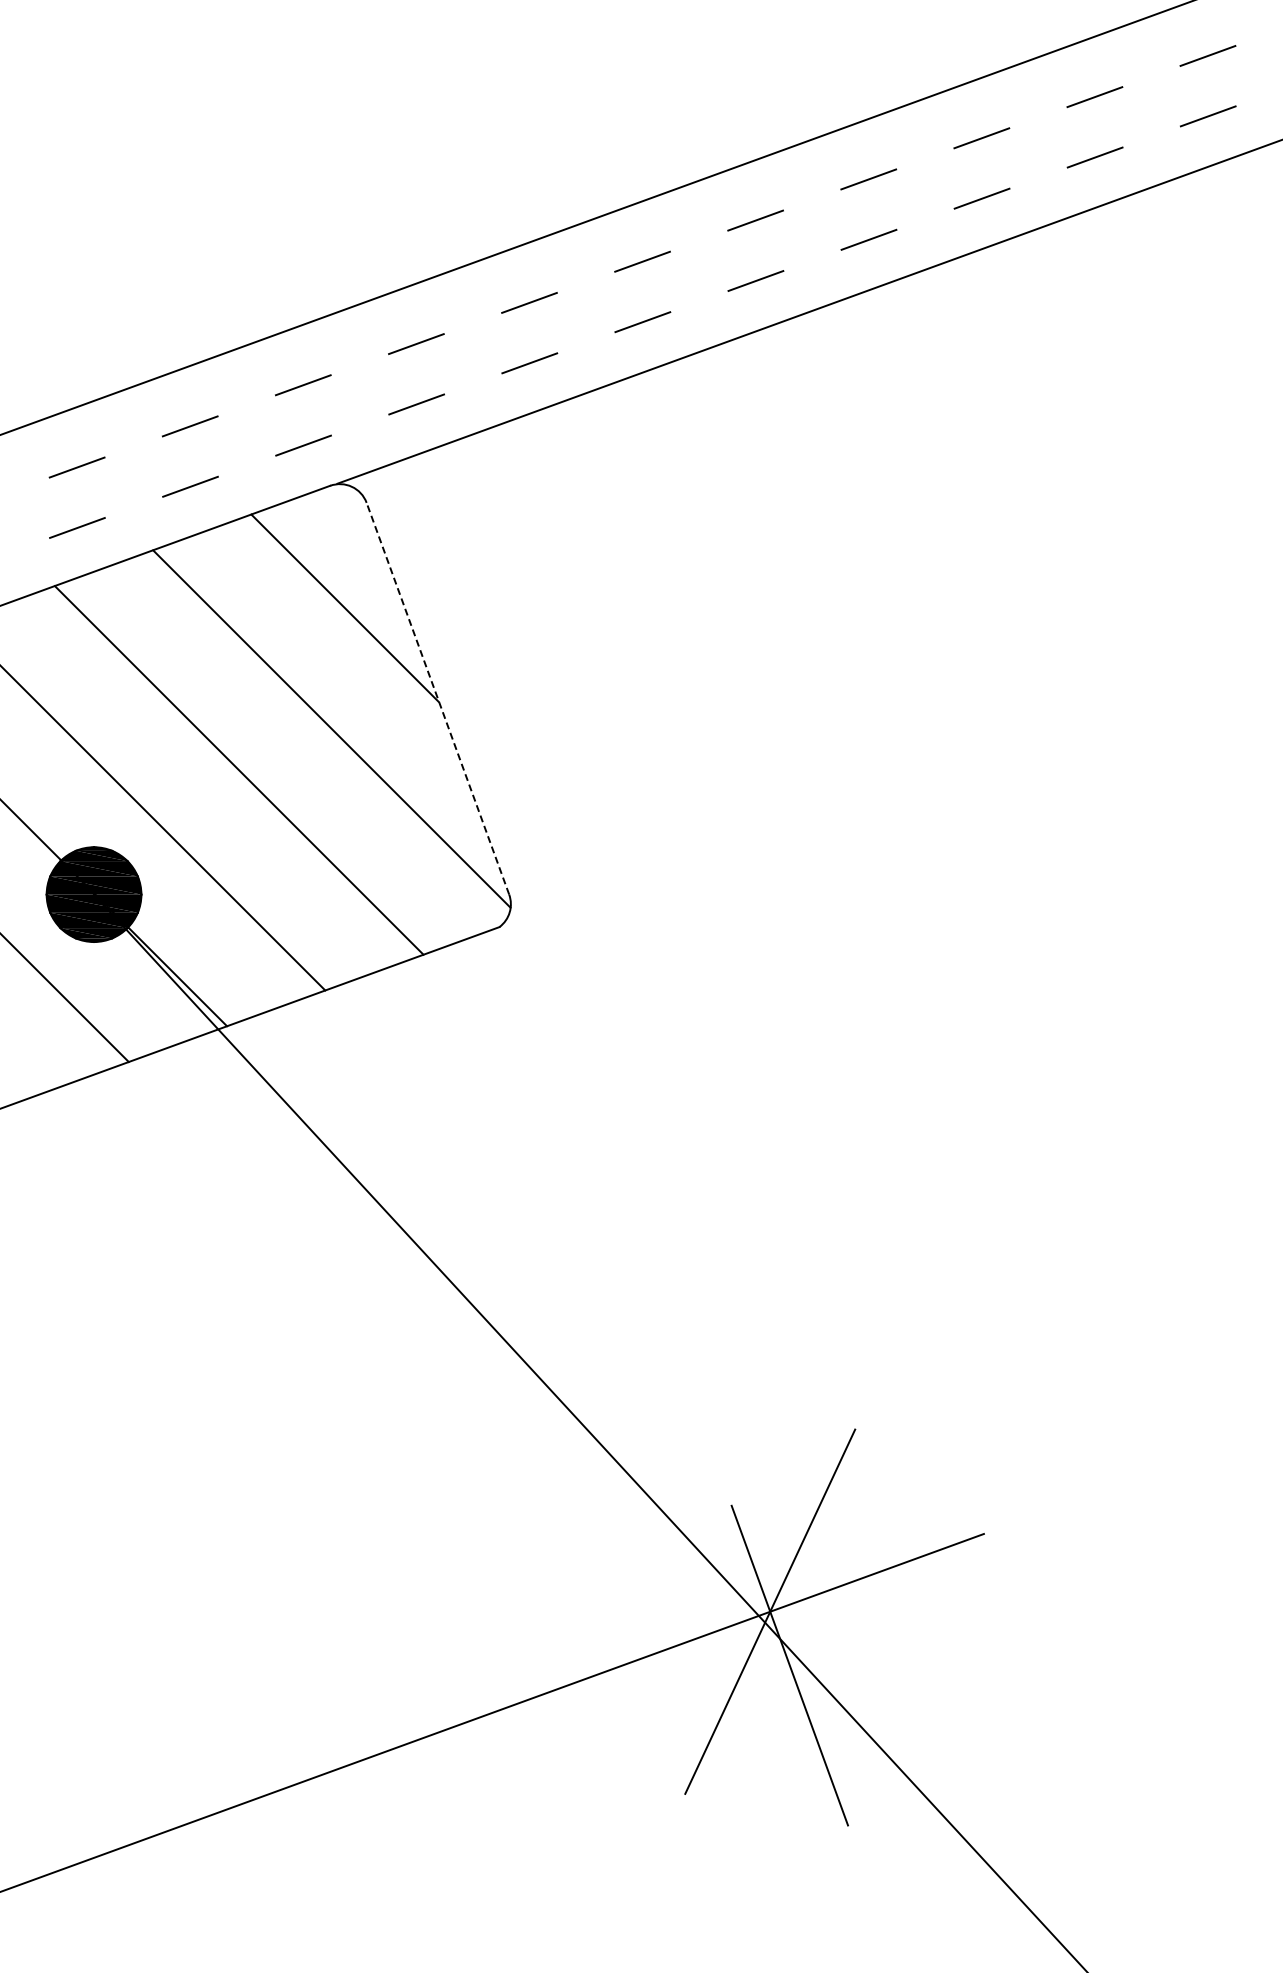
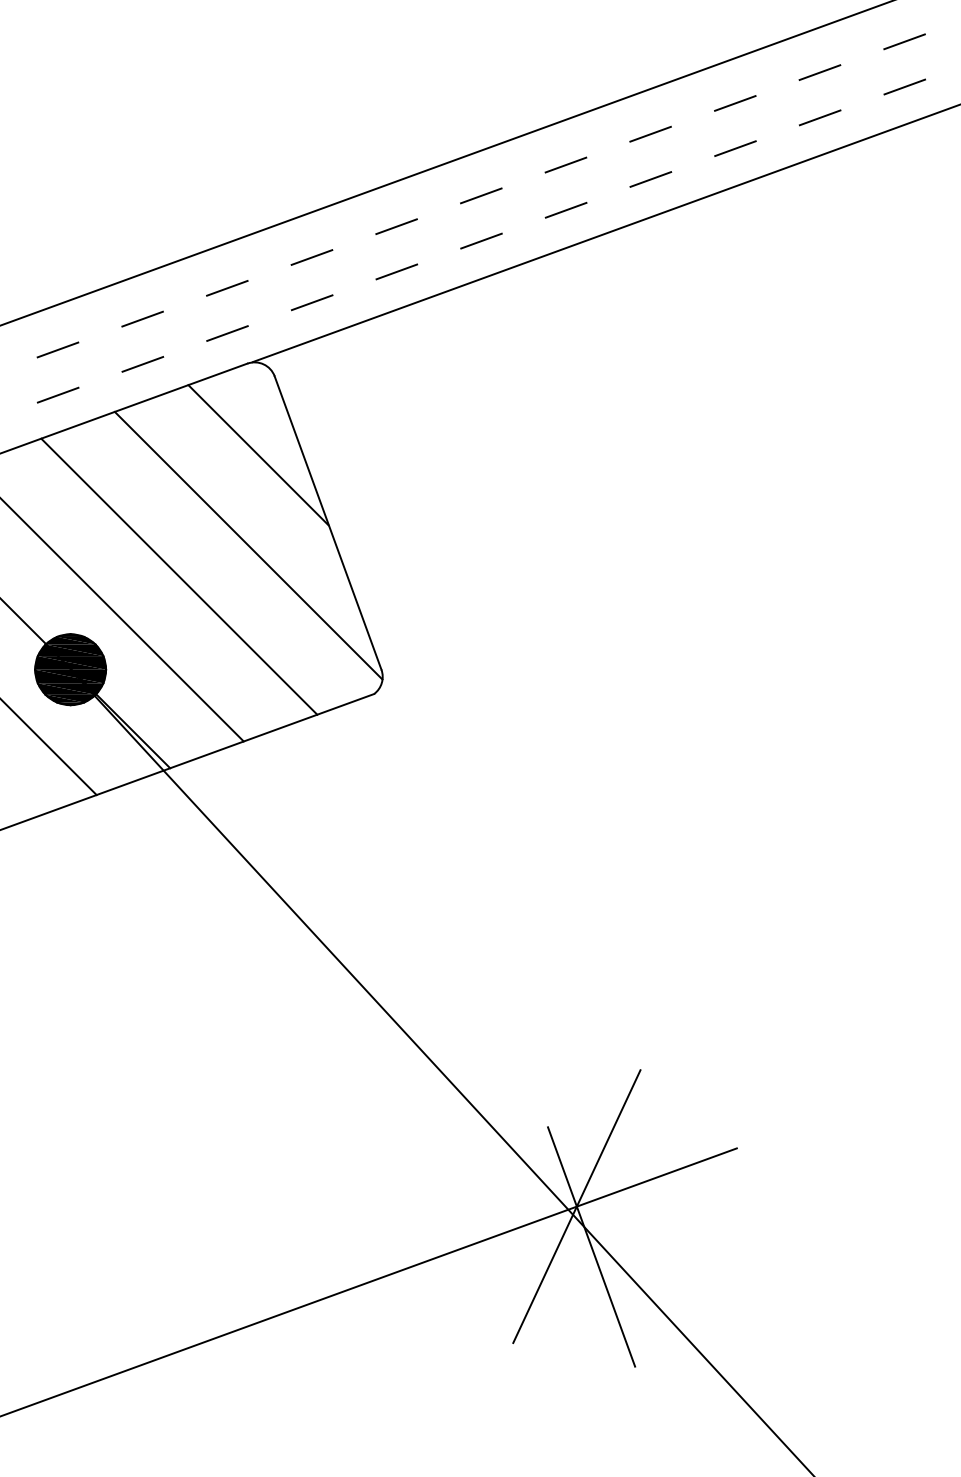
line: (437, 698) -> (327, 522), dashed -> solid

